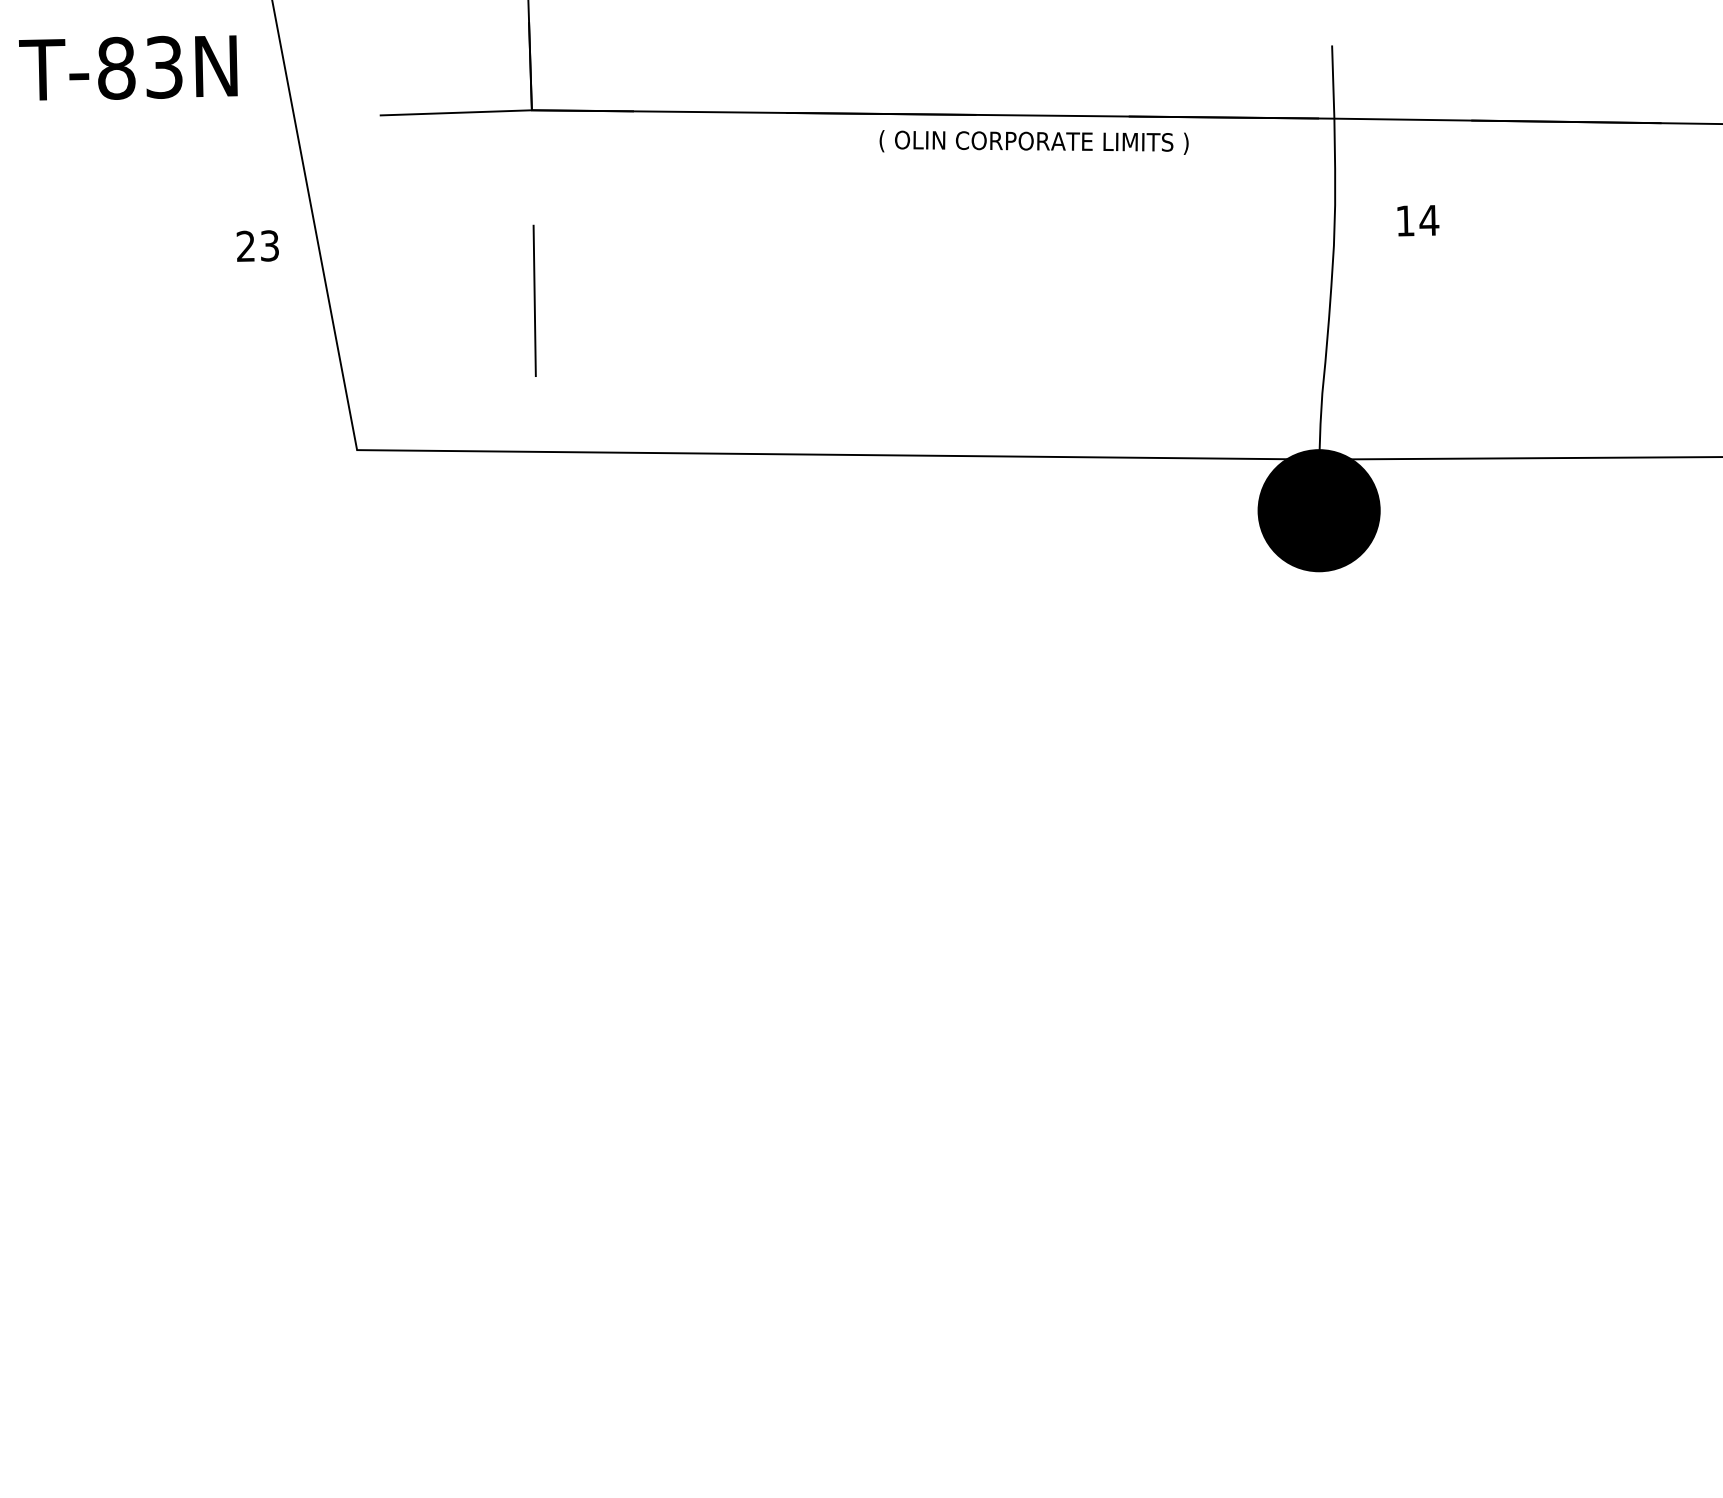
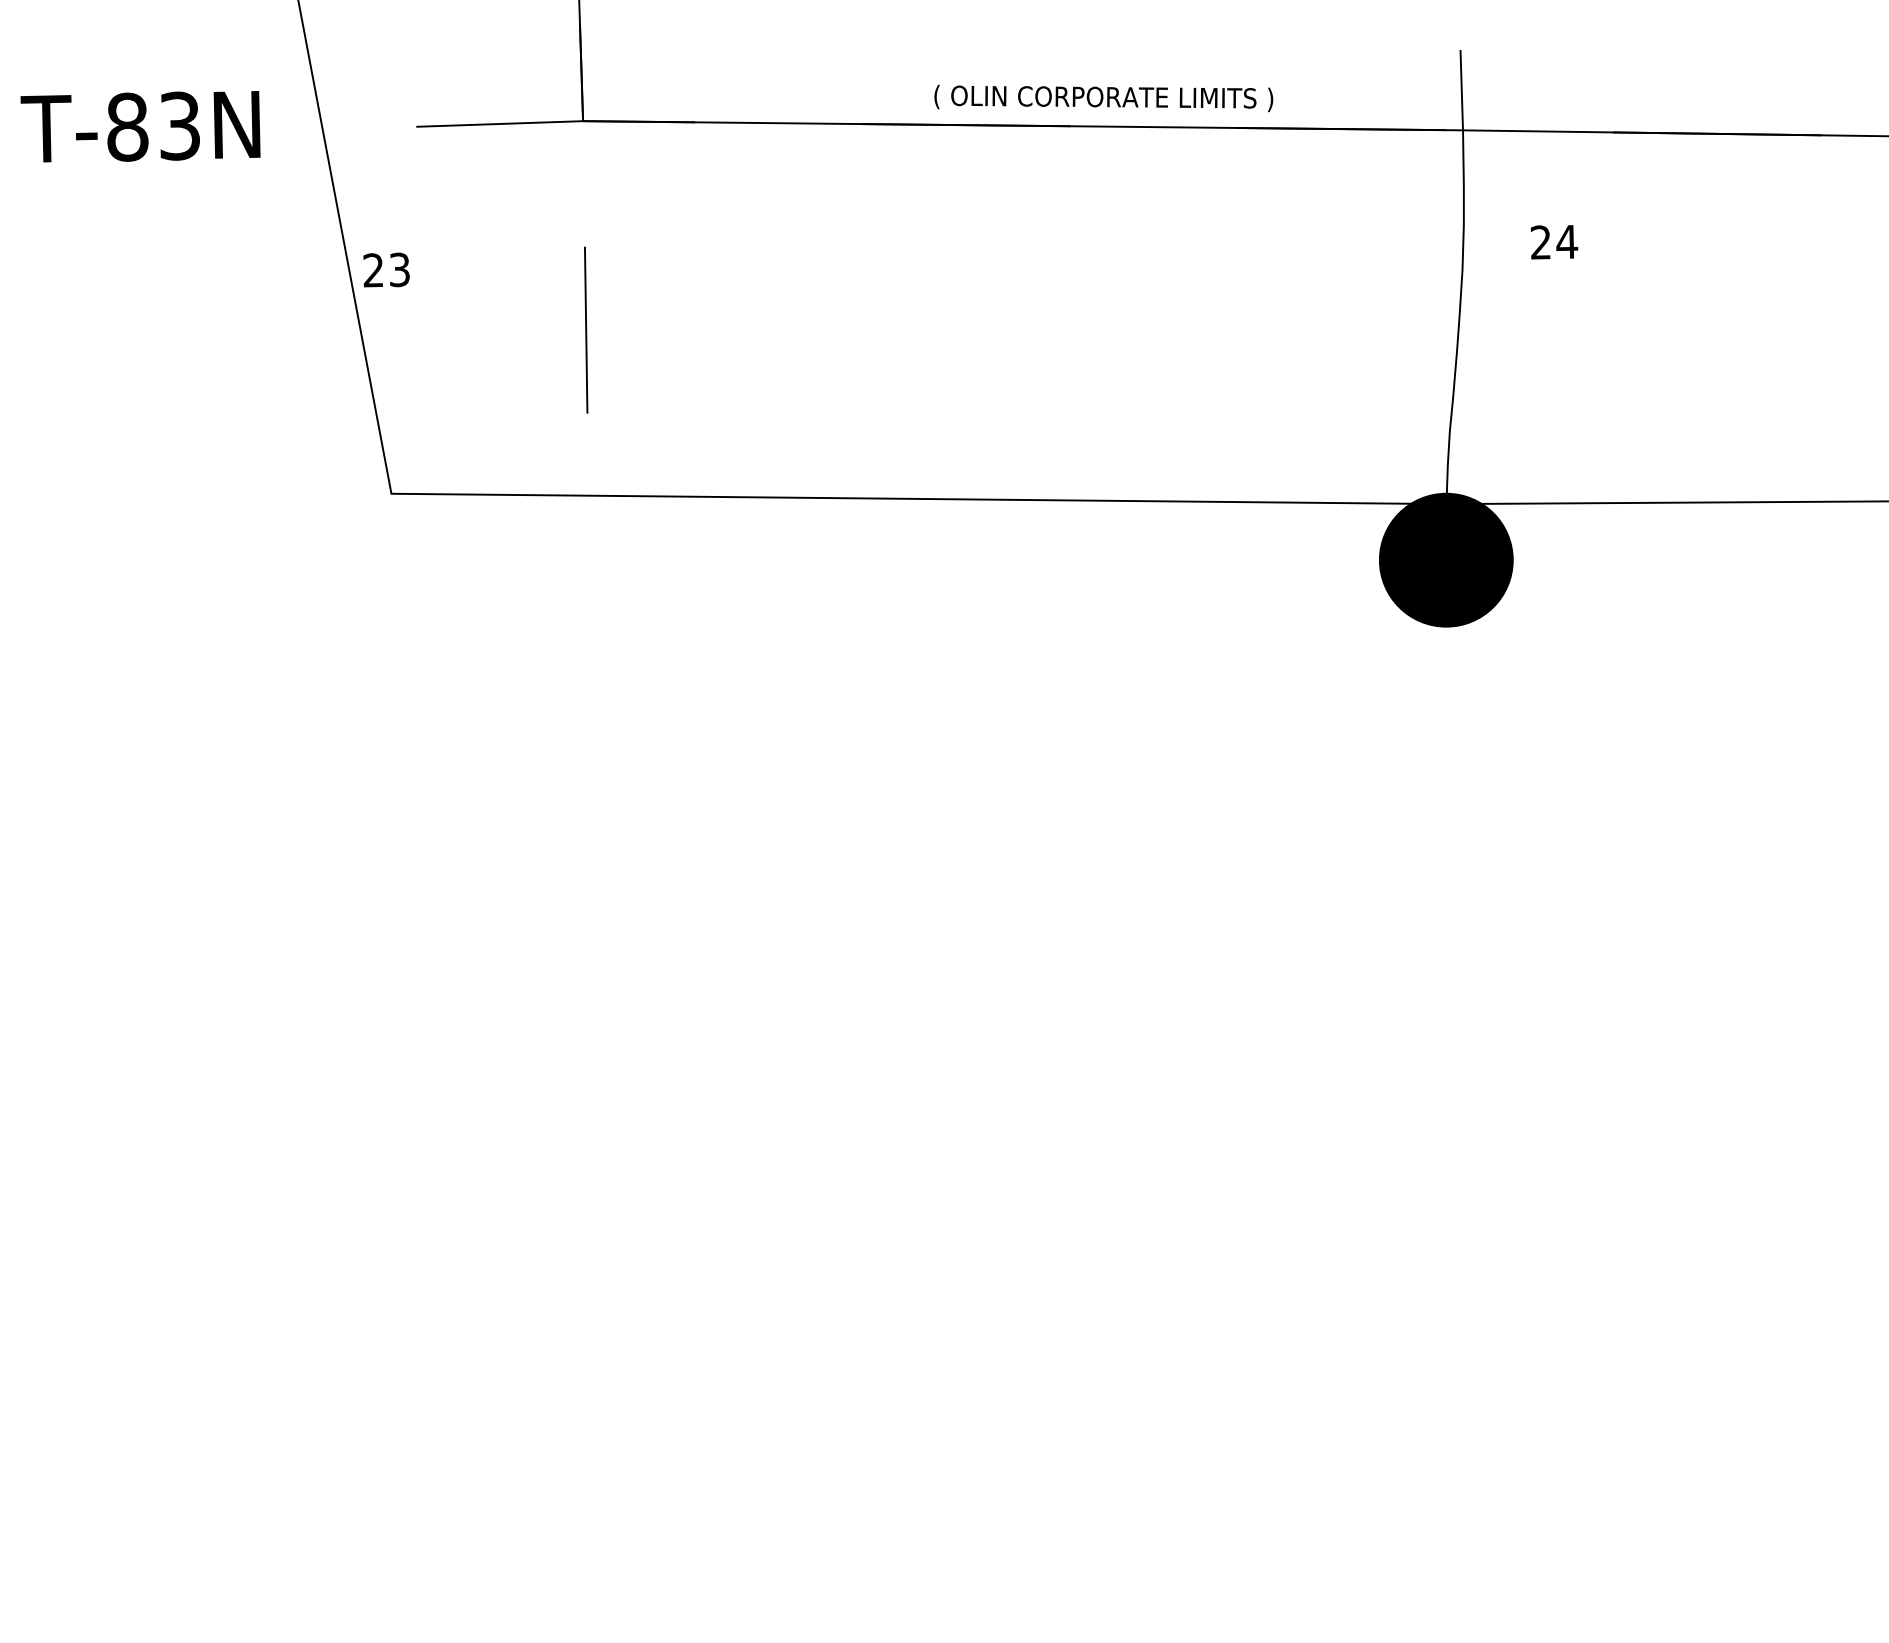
text: (128, 67) -> (140, 126), moved
text: (1033, 142) -> (1103, 98), moved
text: (1405, 220) -> (1540, 242), 14 -> 24
text: (257, 245) -> (386, 269), moved

